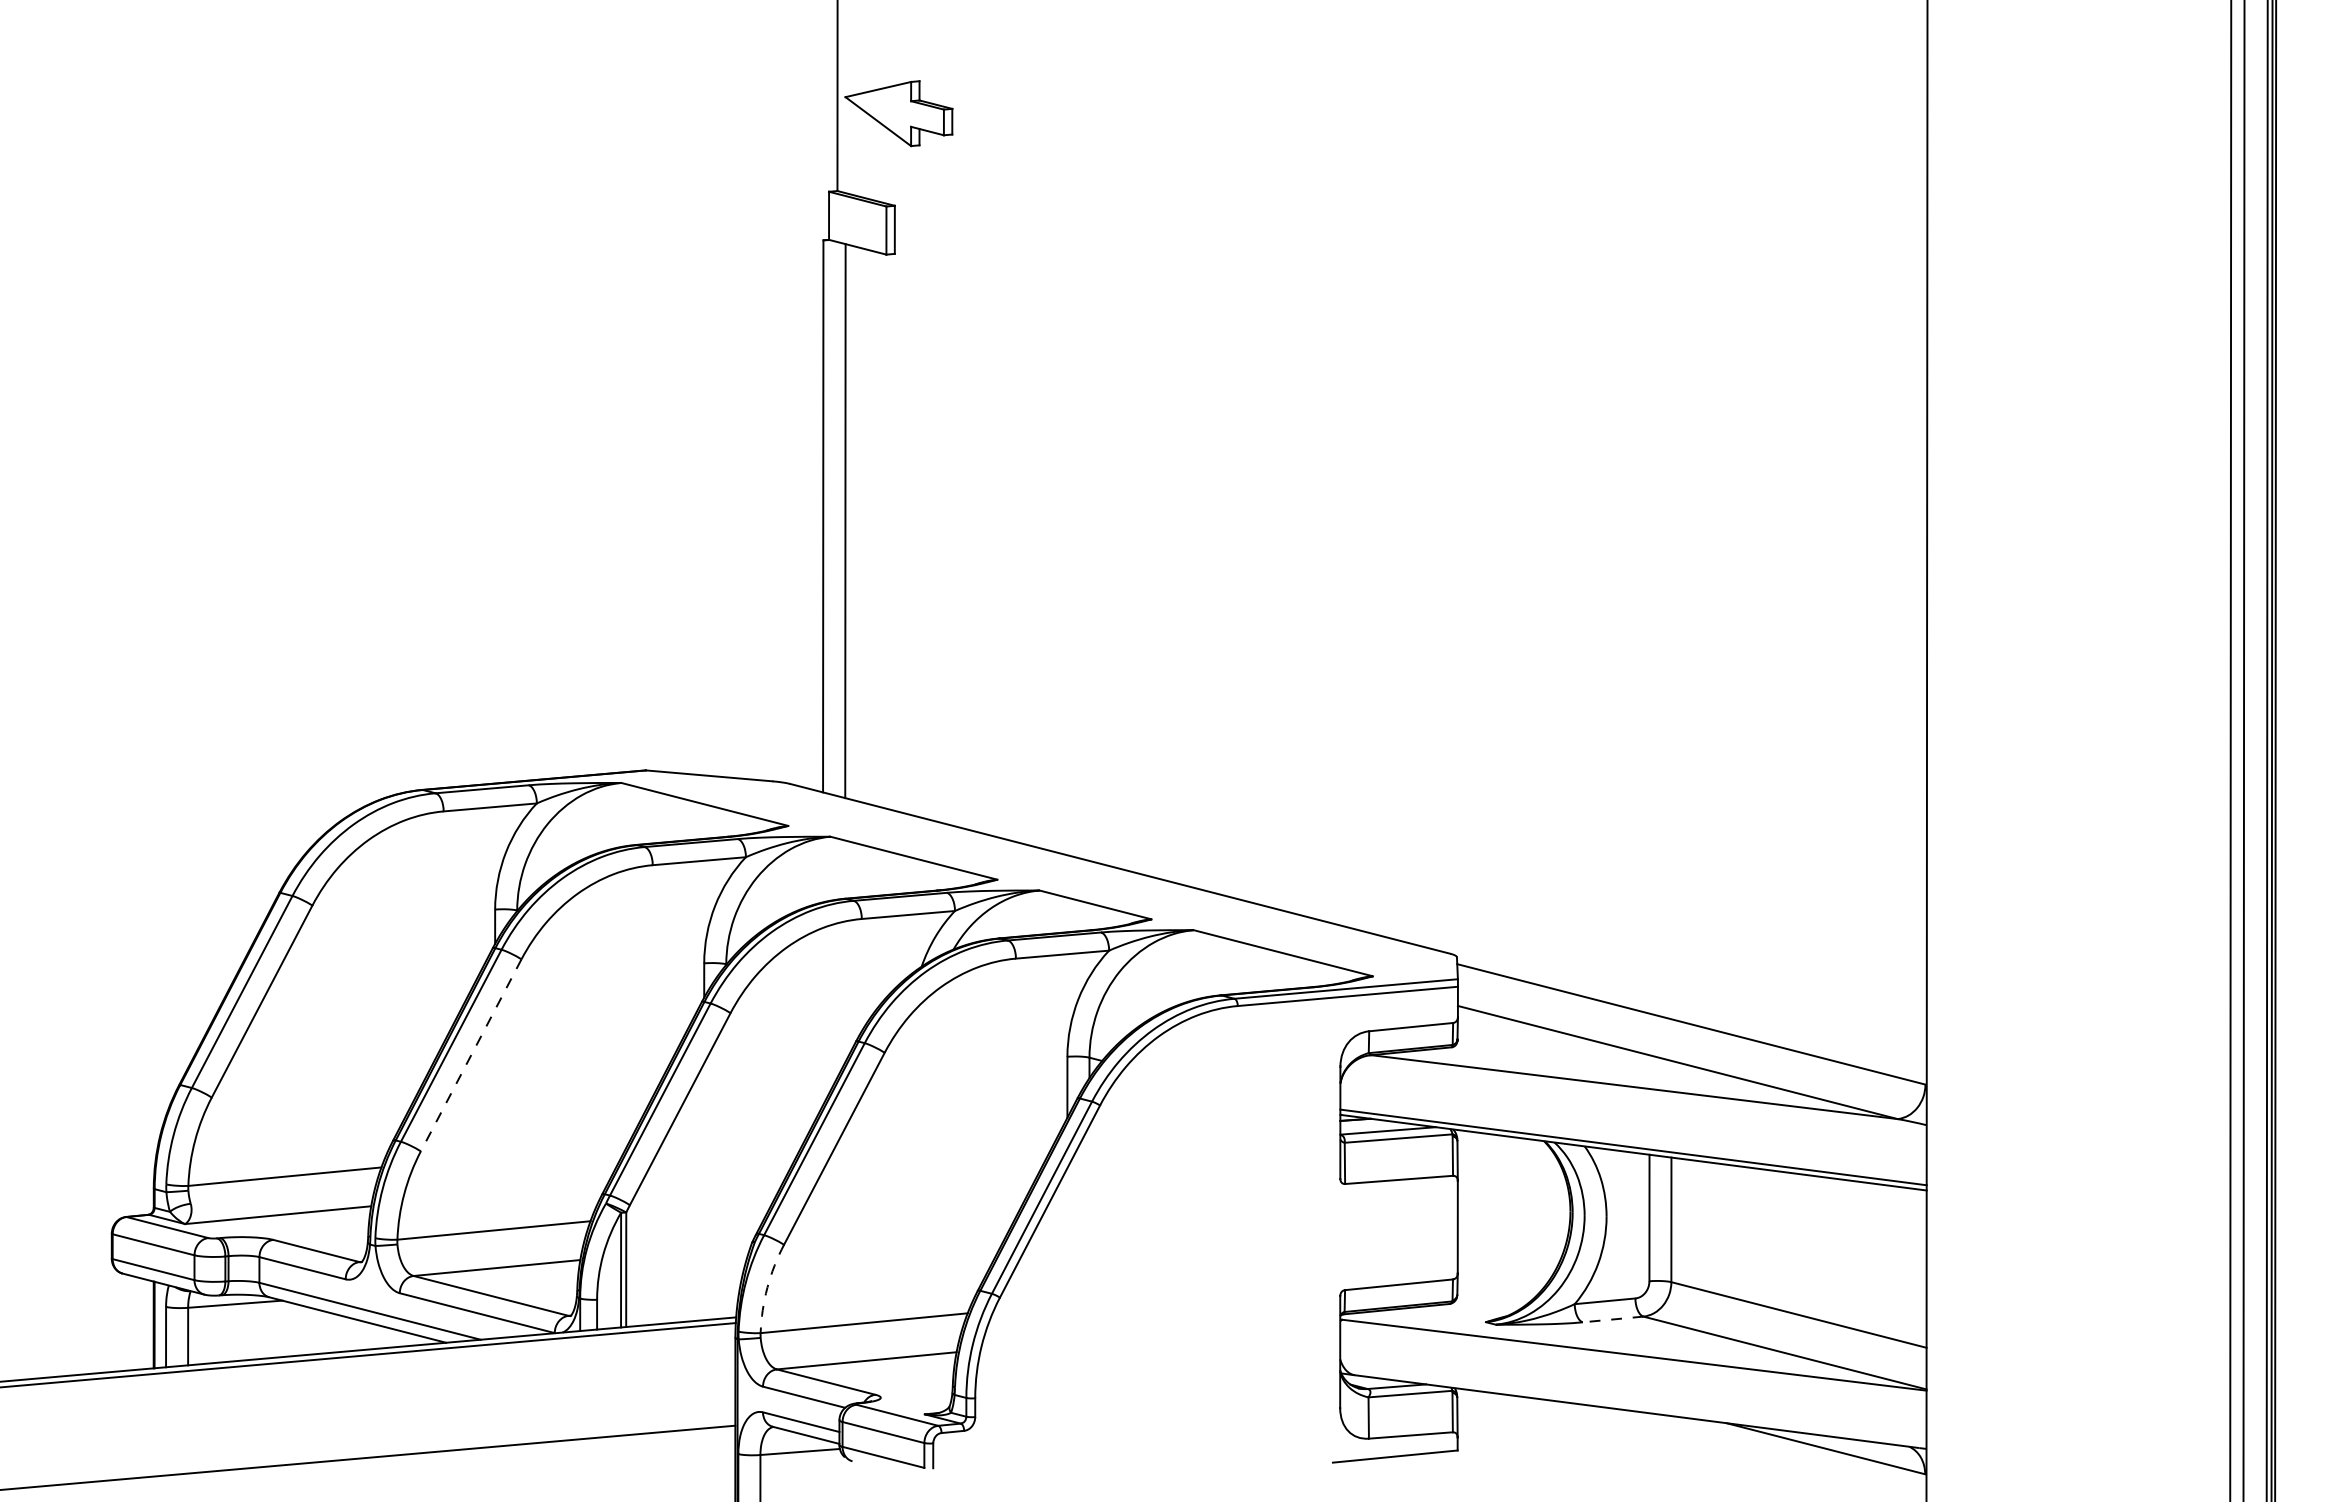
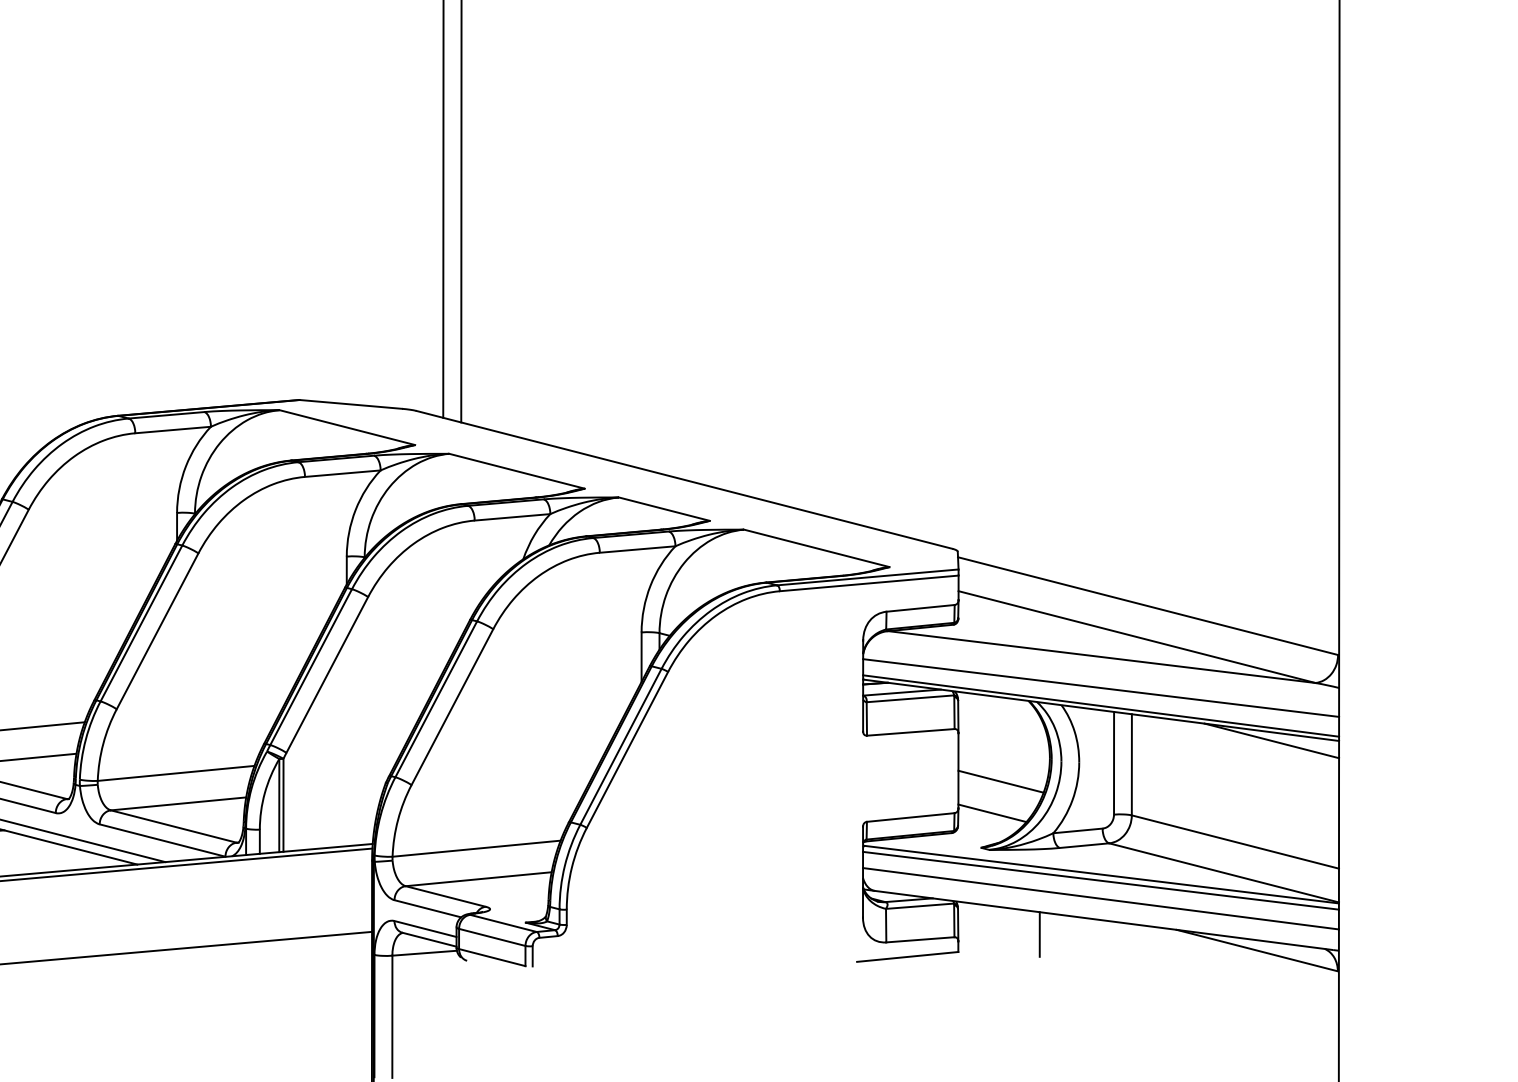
line: (470, 1055) -> (157, 631), dashed -> solid
line: (1633, 1124) -> (1101, 687), added
line: (1843, 1190) -> (1271, 740), added
line: (1509, 1240) -> (1000, 781), added
line: (1499, 1279) -> (992, 813), added
arc: (767, 1287) -> (398, 819), dashed -> solid
line: (1612, 1319) -> (1084, 845), dashed -> solid
line: (1633, 1362) -> (1101, 880), added
line: (1633, 1384) -> (1101, 898), added
line: (1557, 1428) -> (1039, 934), added

